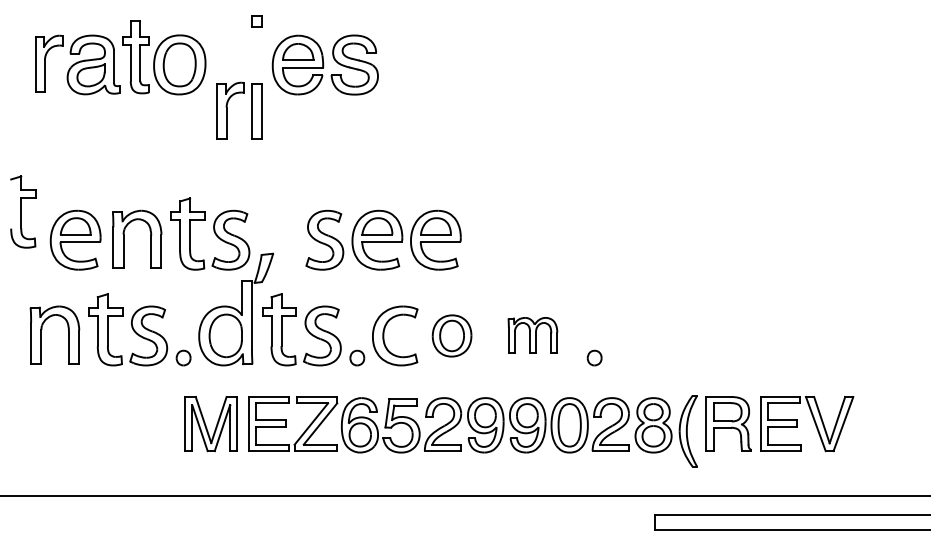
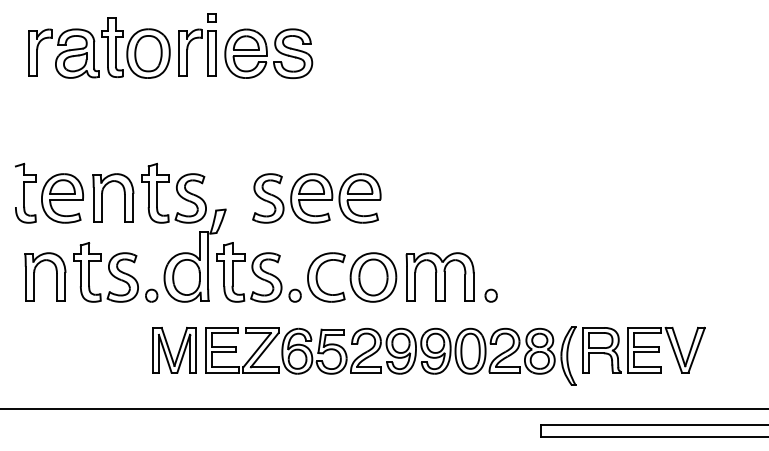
part: (227, 110) -> (187, 52), moved
part: (23, 211) -> (26, 192), moved
part: (532, 334) -> (439, 276), size x1.67
part: (451, 335) -> (372, 277), size x1.43

